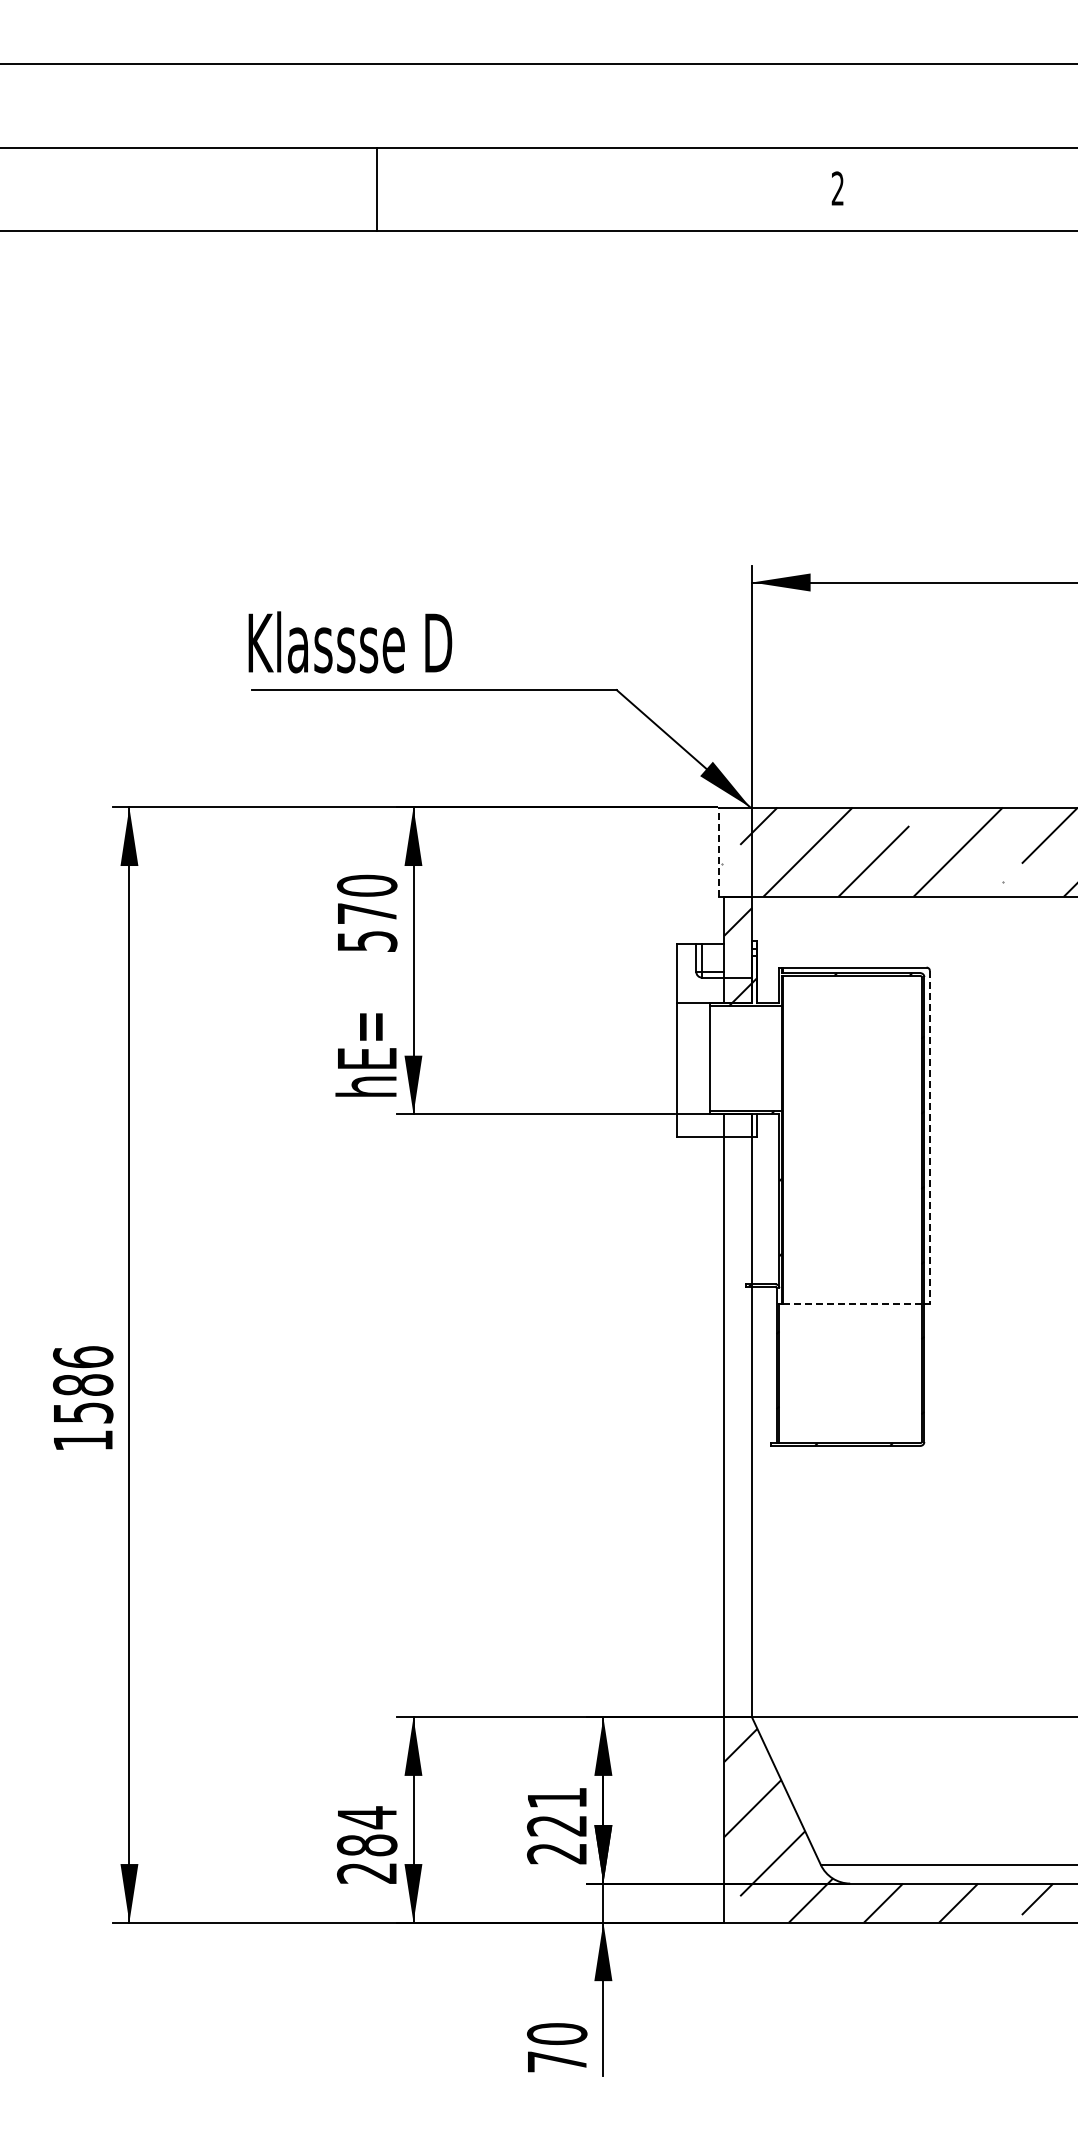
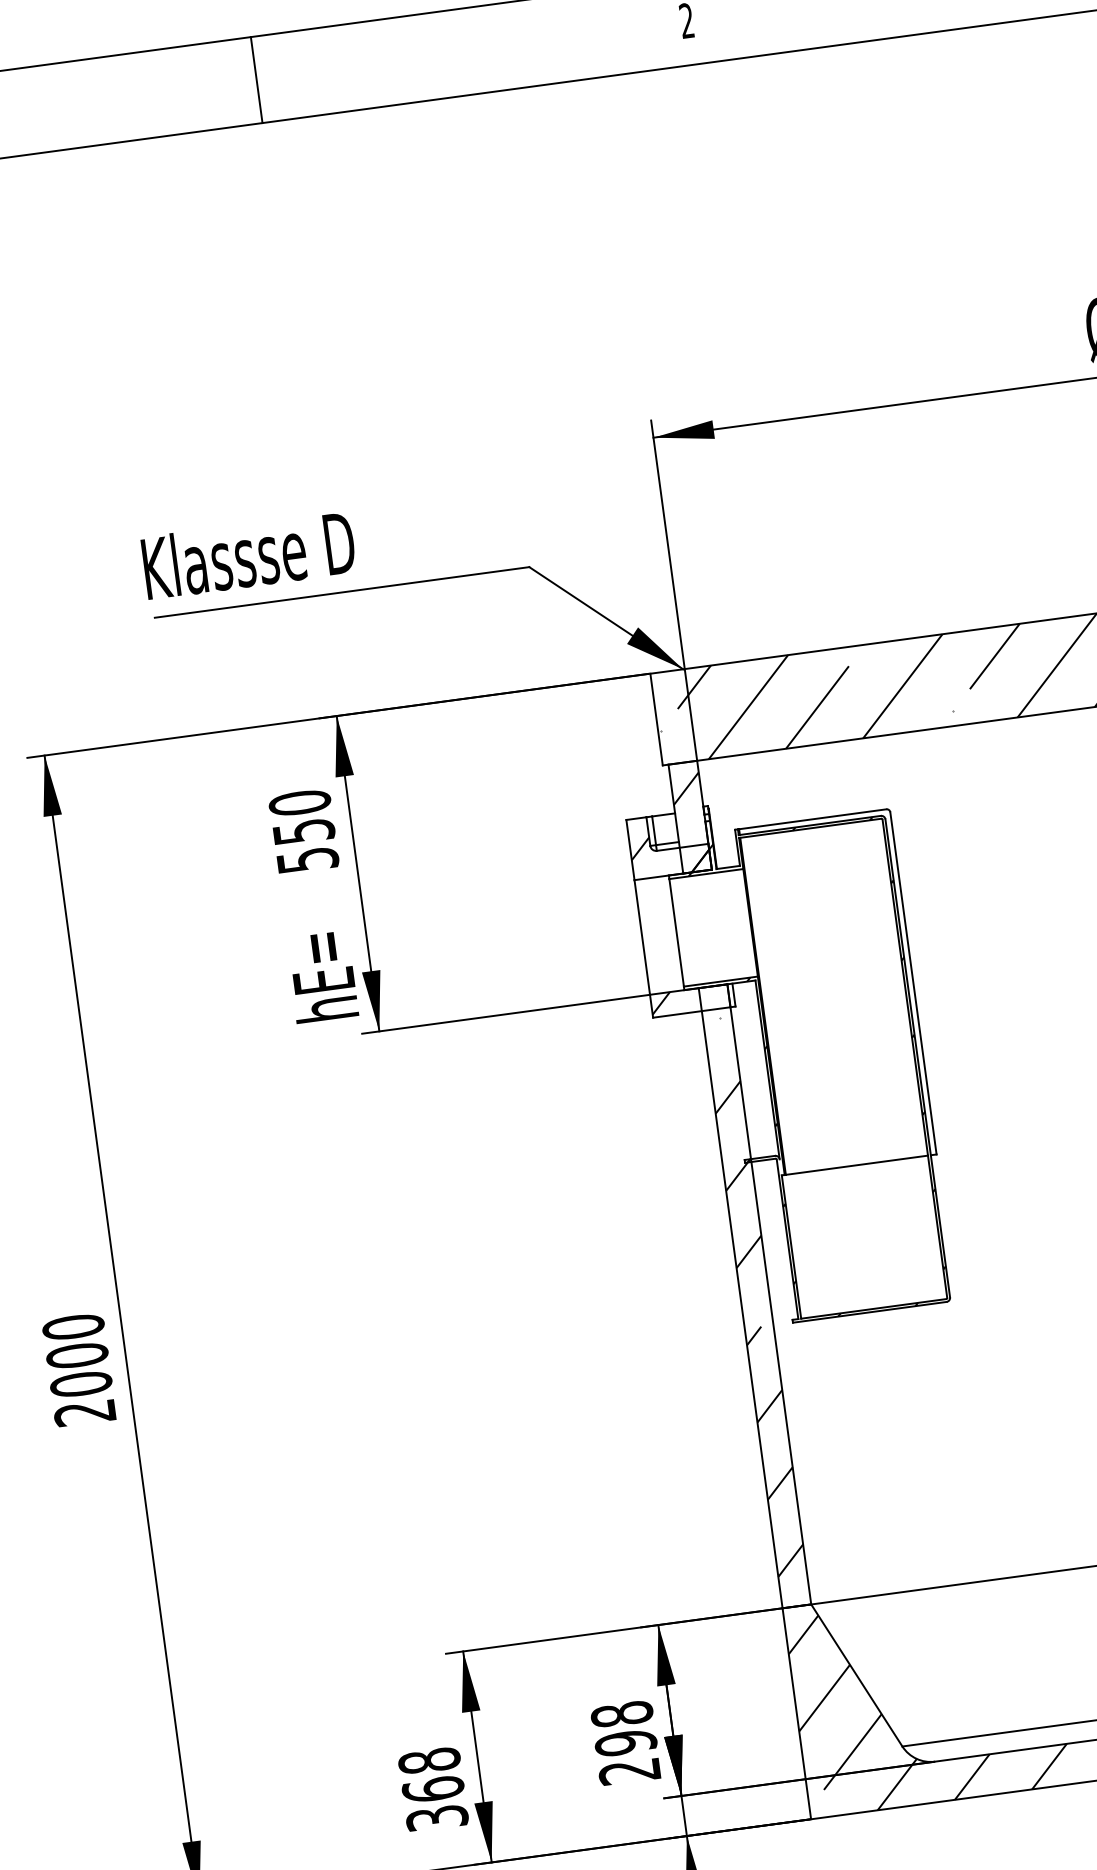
line: (377, 189) -> (256, 79), moved
line: (718, 852) -> (656, 719), dashed -> solid
text: (367, 913) -> (304, 831), 570 -> 550
hatch: (714, 982) -> (670, 854), added
hatch: (686, 1123) -> (661, 1002), added
line: (929, 1137) -> (913, 983), dashed -> solid
line: (852, 1303) -> (856, 1164), dashed -> solid
text: (83, 1398) -> (79, 1369), 1586 -> 2000
hatch: (738, 1415) -> (755, 1295), added
text: (557, 1811) -> (624, 1728), 221 -> 298
text: (366, 1844) -> (432, 1788), 284 -> 368

